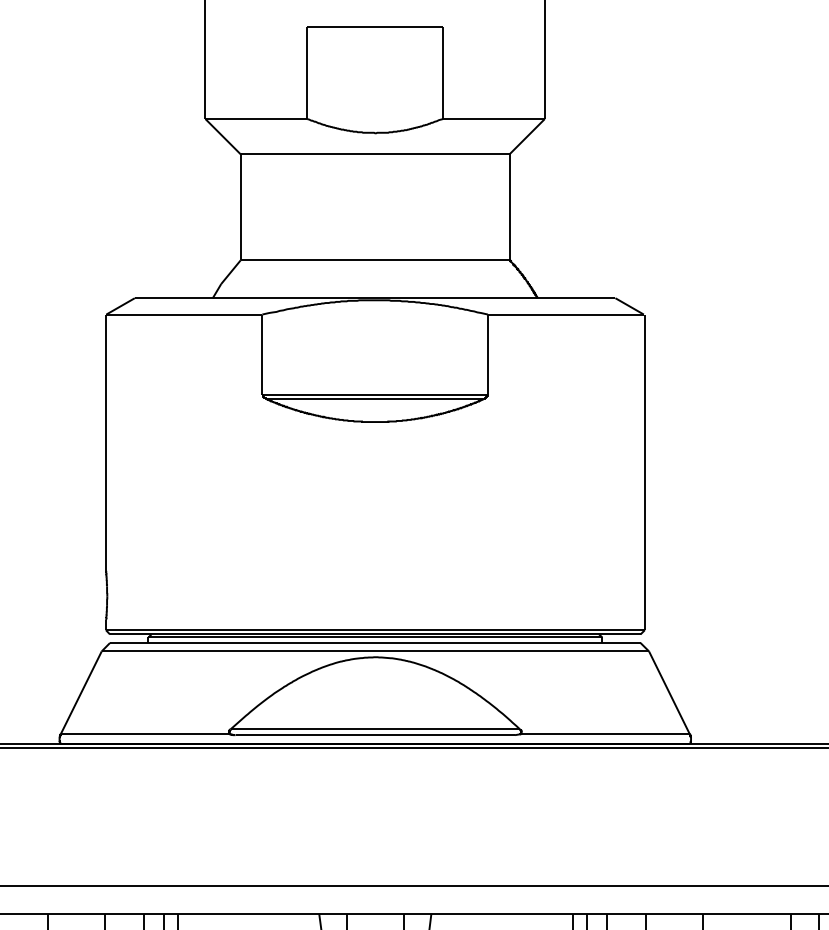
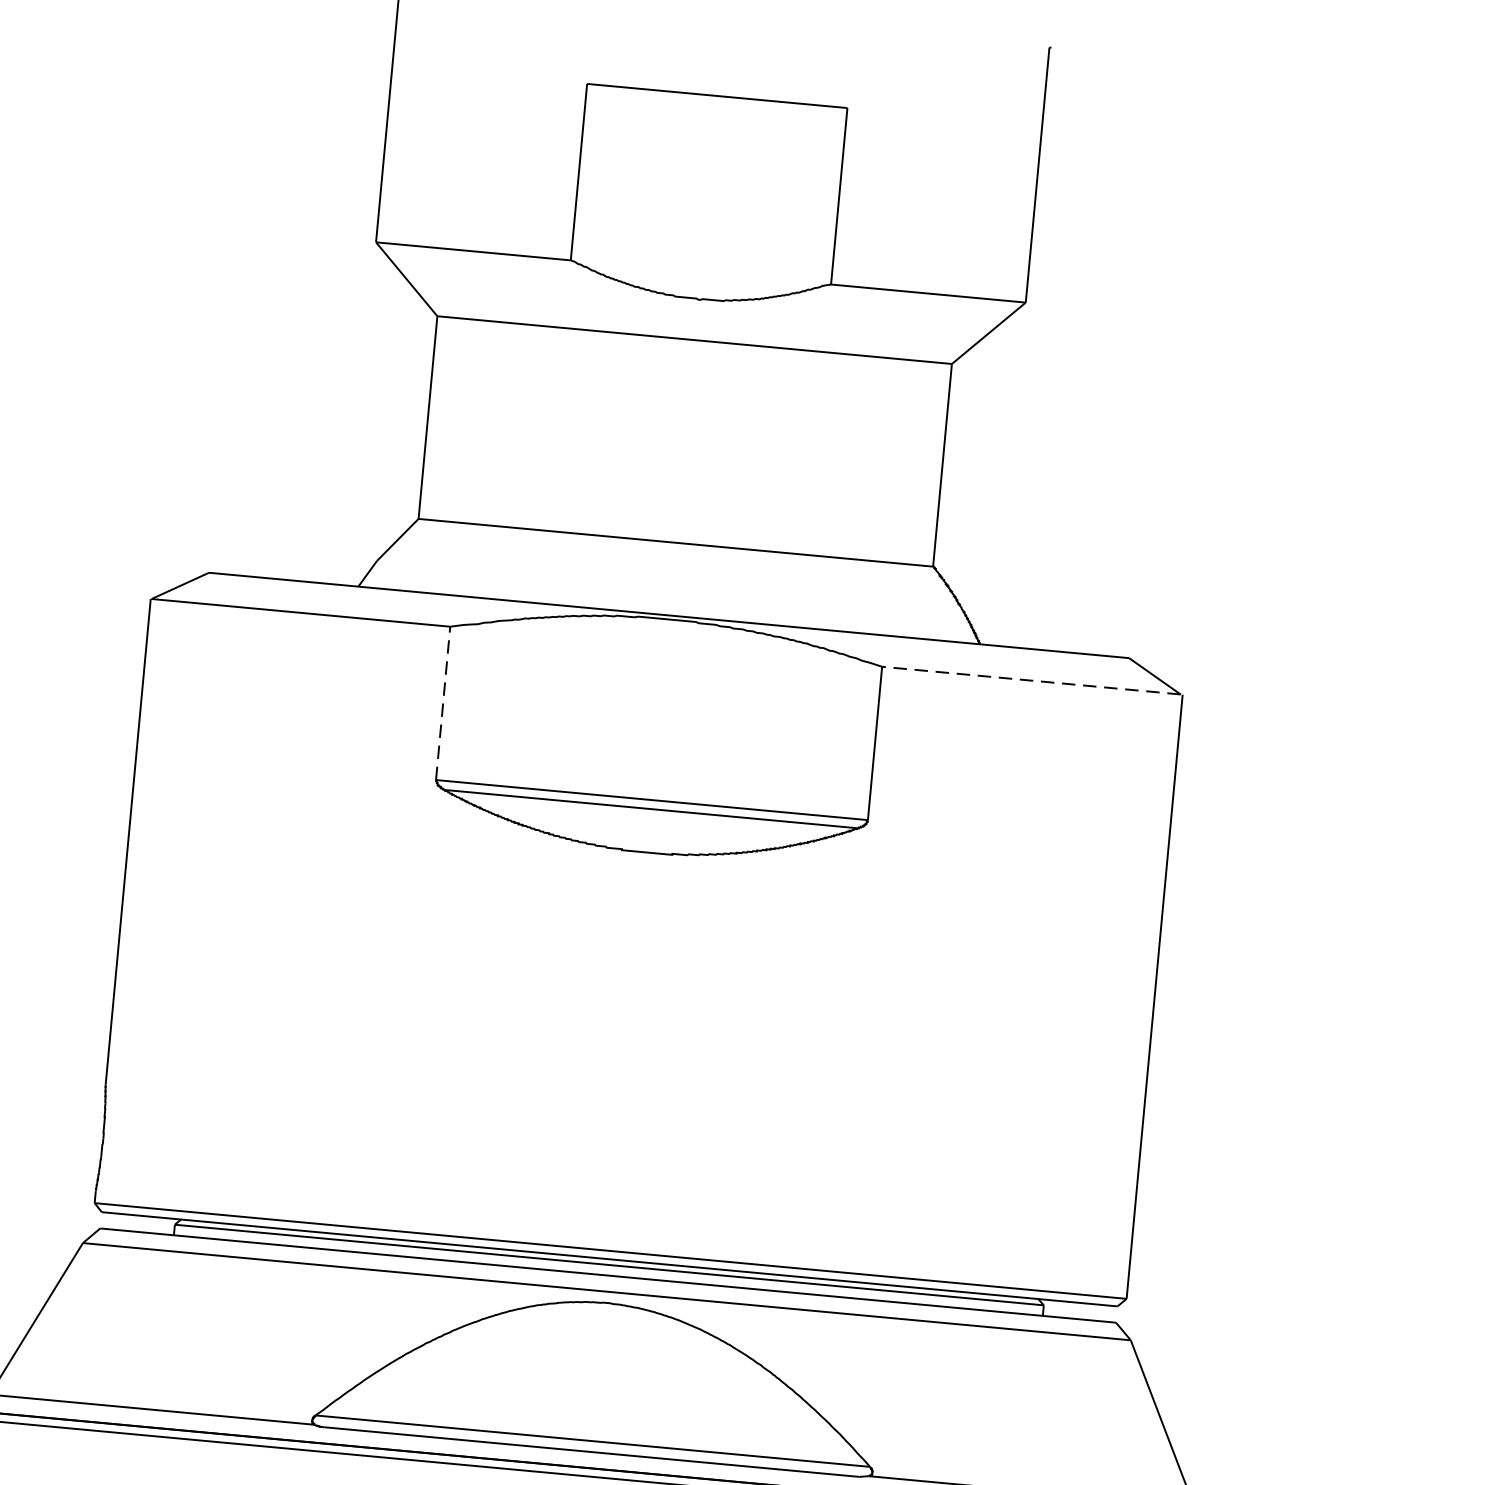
line: (565, 314) -> (1030, 680), solid -> dashed
line: (262, 354) -> (443, 703), solid -> dashed

